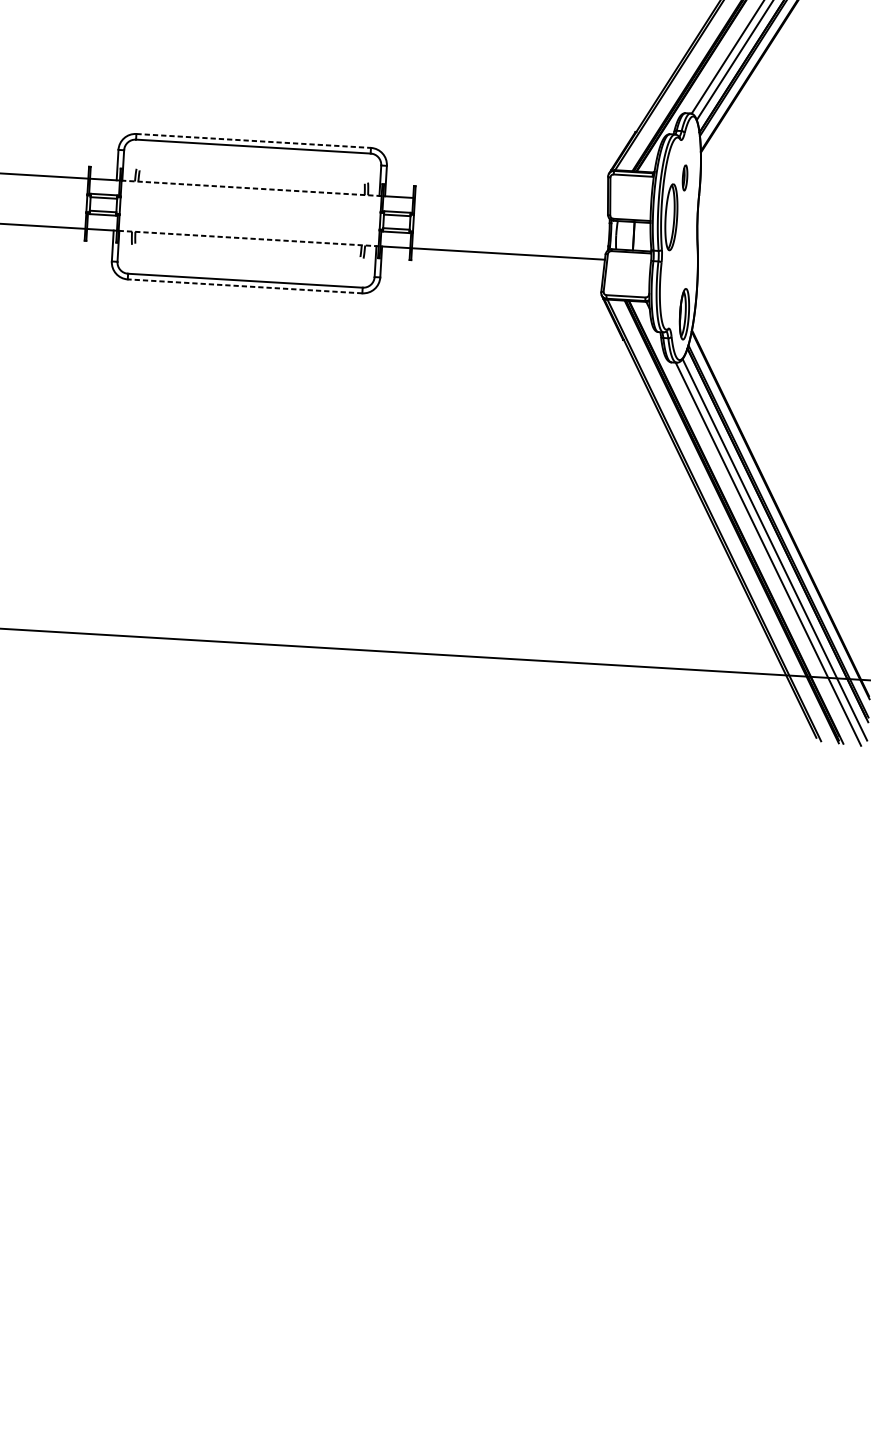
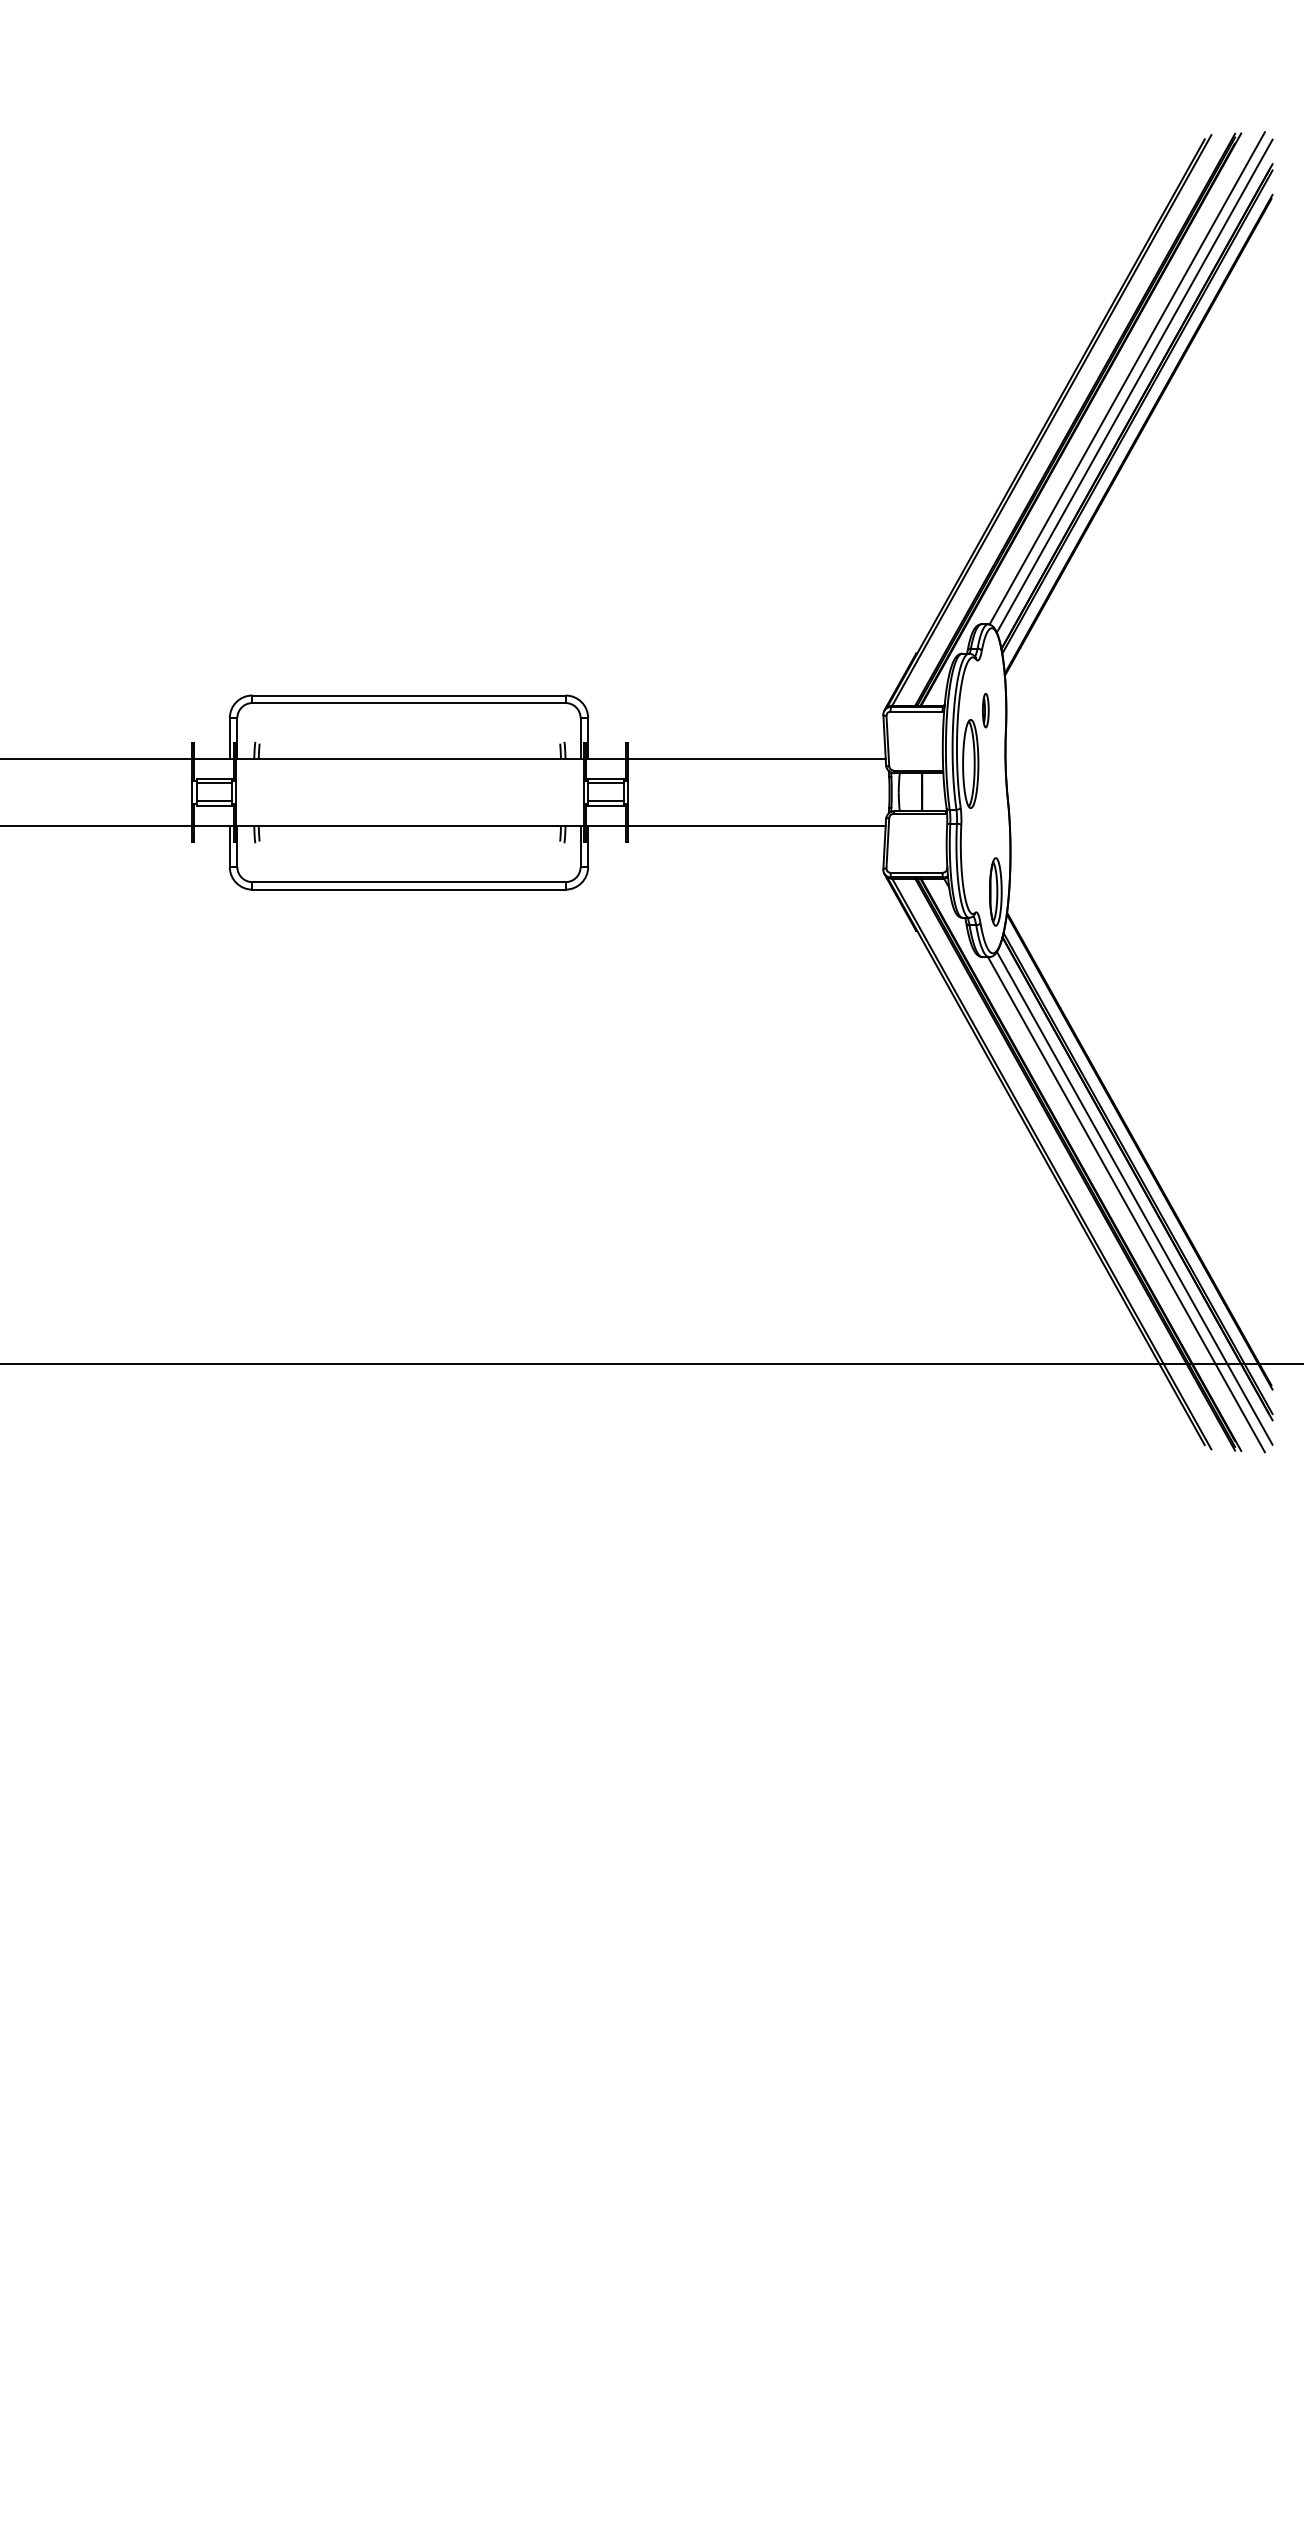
line: (253, 140) -> (408, 695), dashed -> solid
line: (252, 188) -> (410, 758), dashed -> solid
line: (511, 203) -> (756, 758), added
line: (249, 238) -> (410, 825), dashed -> solid
line: (244, 286) -> (408, 889), dashed -> solid

